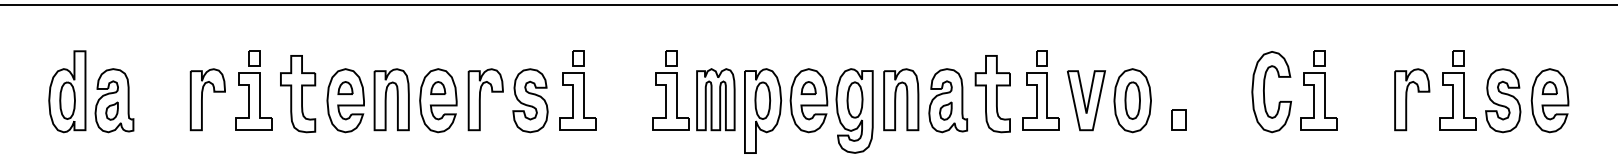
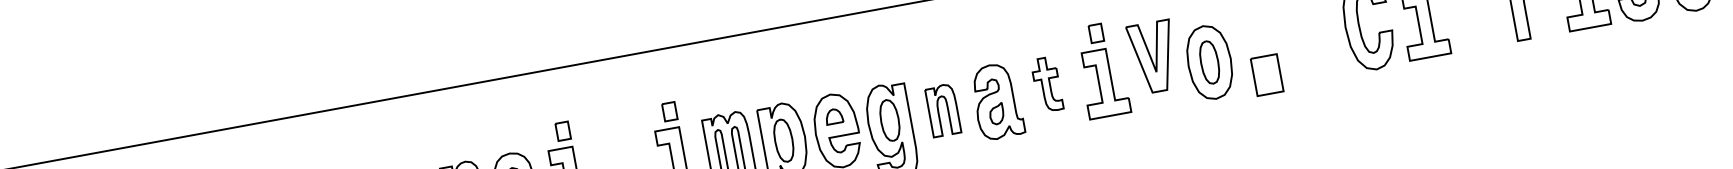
part: (992, 94) -> (1046, 85), size x0.6
part: (901, 99) -> (943, 110), size x0.7
part: (1086, 100) -> (1153, 57), moved
part: (1178, 119) -> (1266, 74), size x1.6

